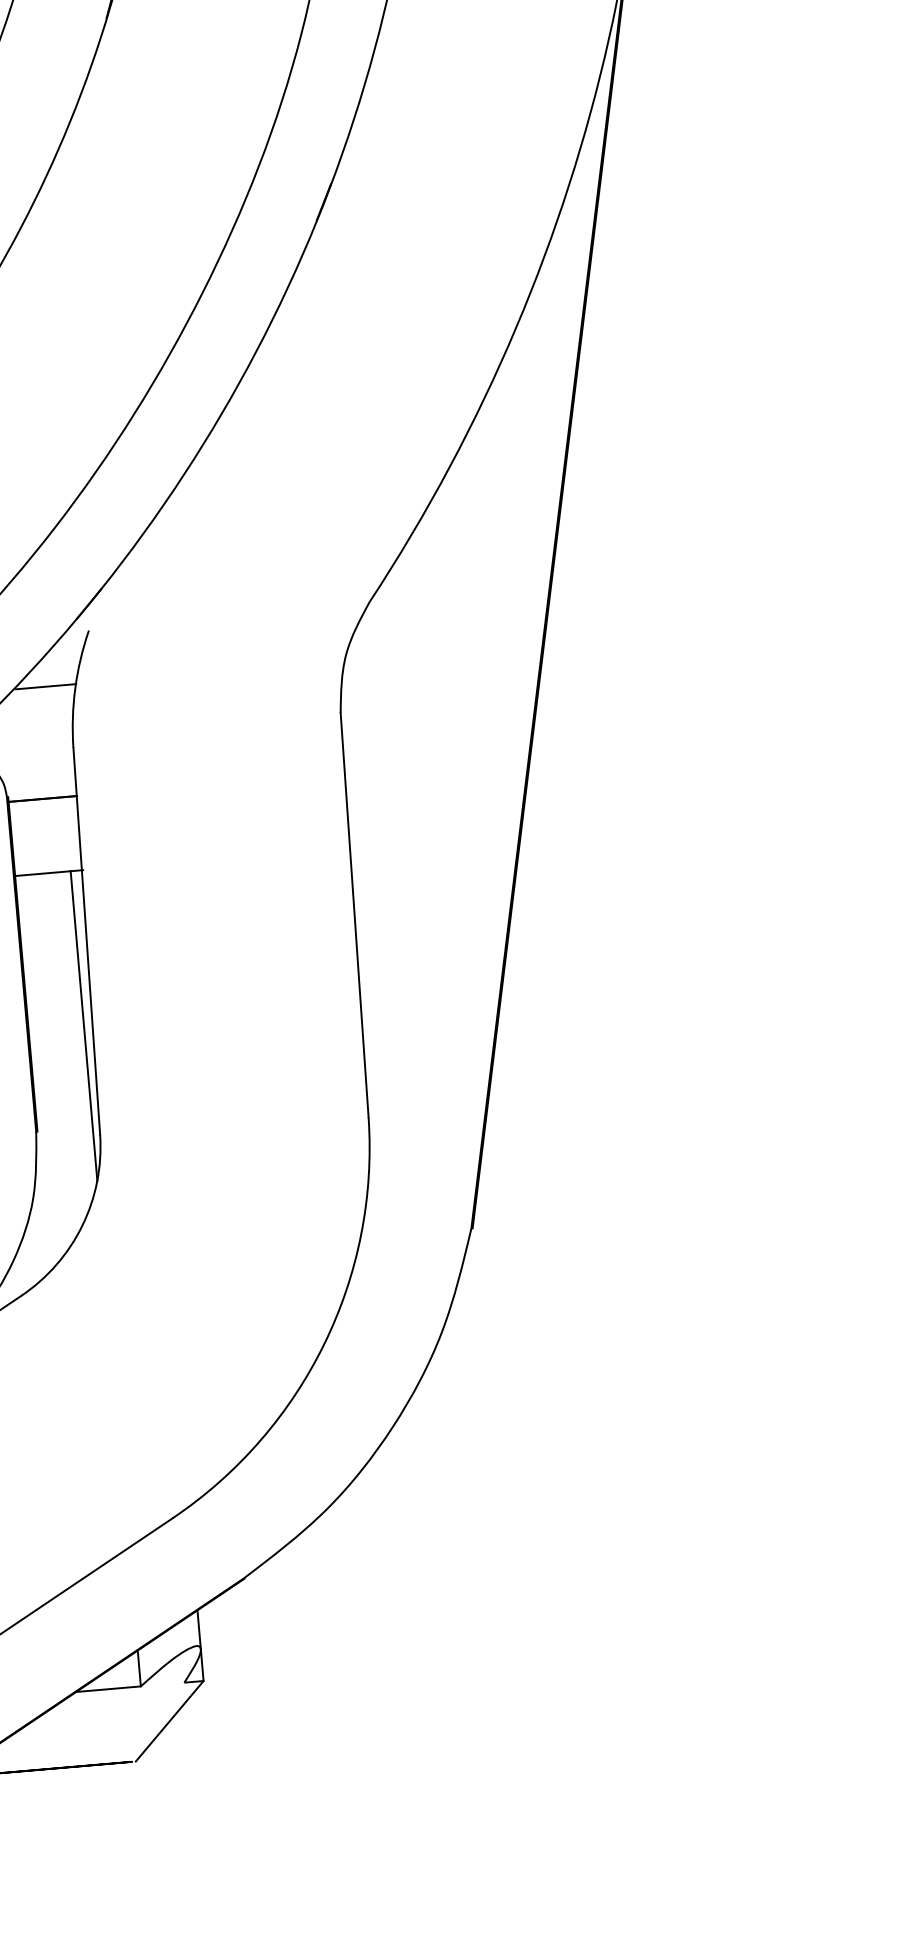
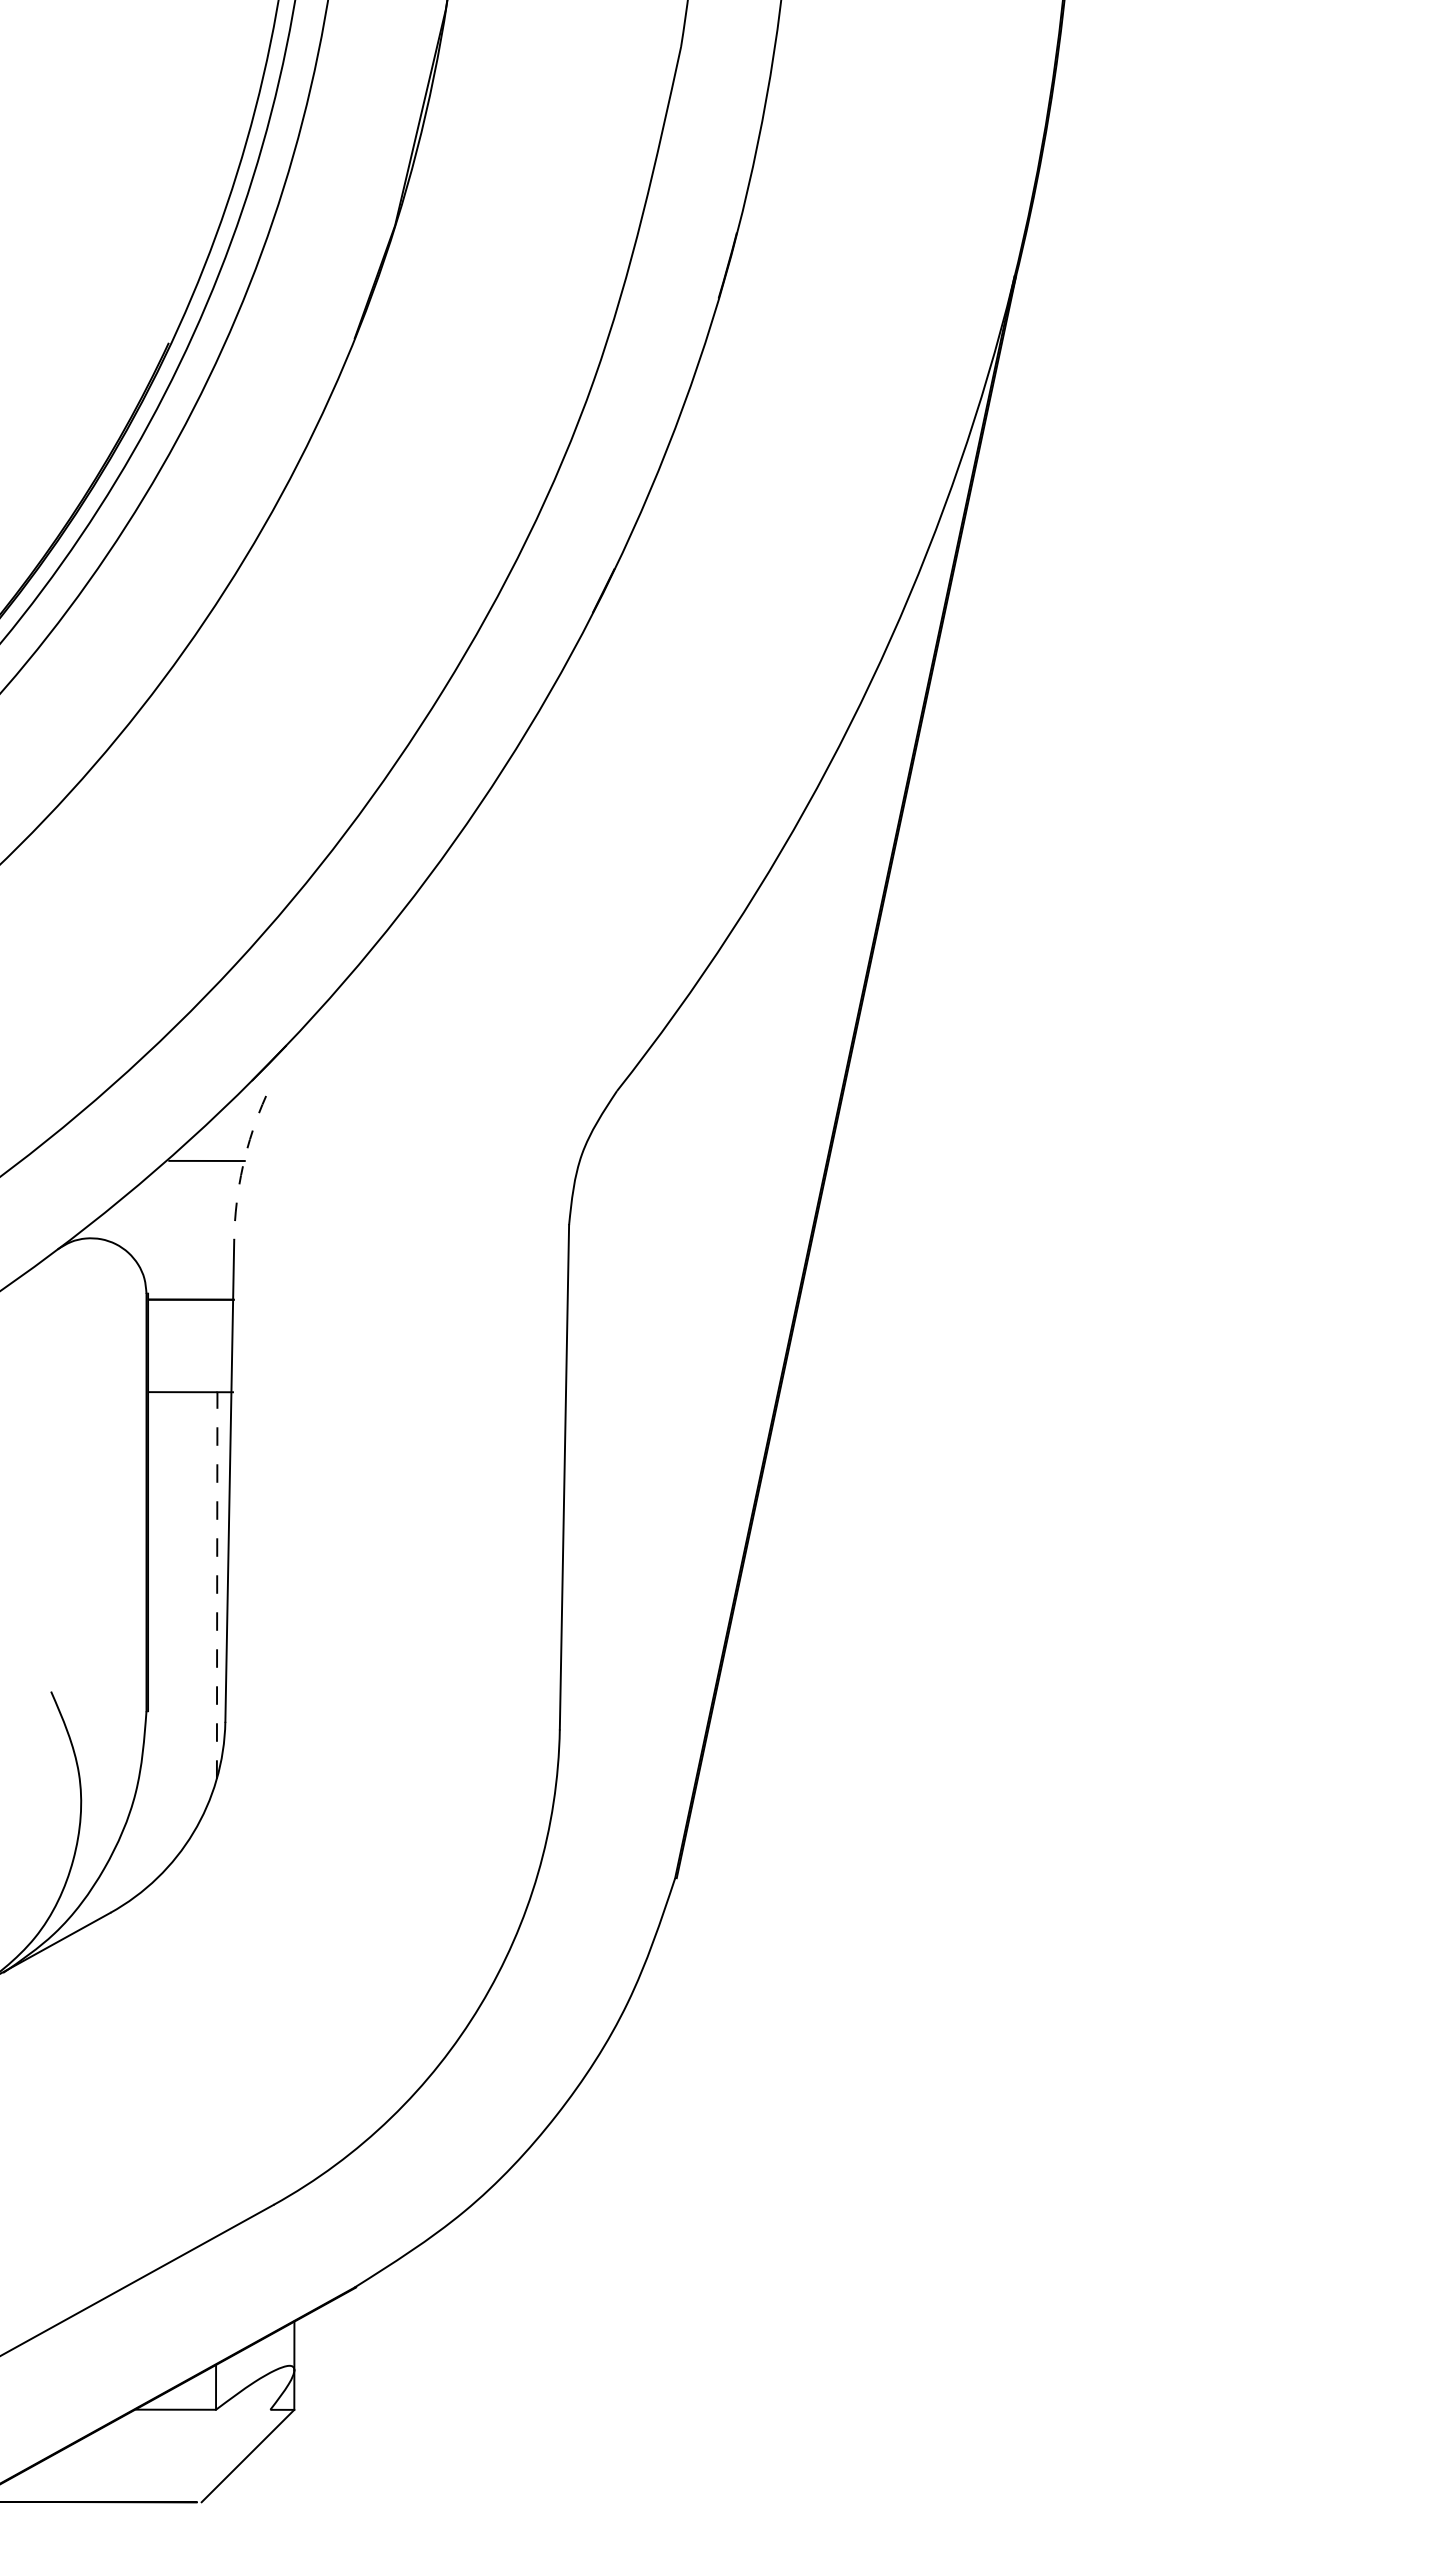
arc: (74, 688) -> (242, 1166), solid -> dashed
line: (84, 1026) -> (217, 1585), solid -> dashed

